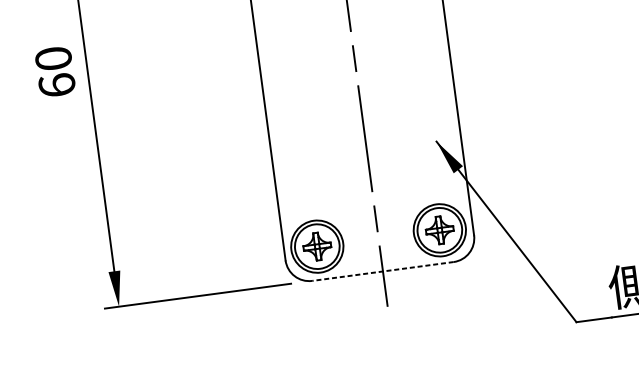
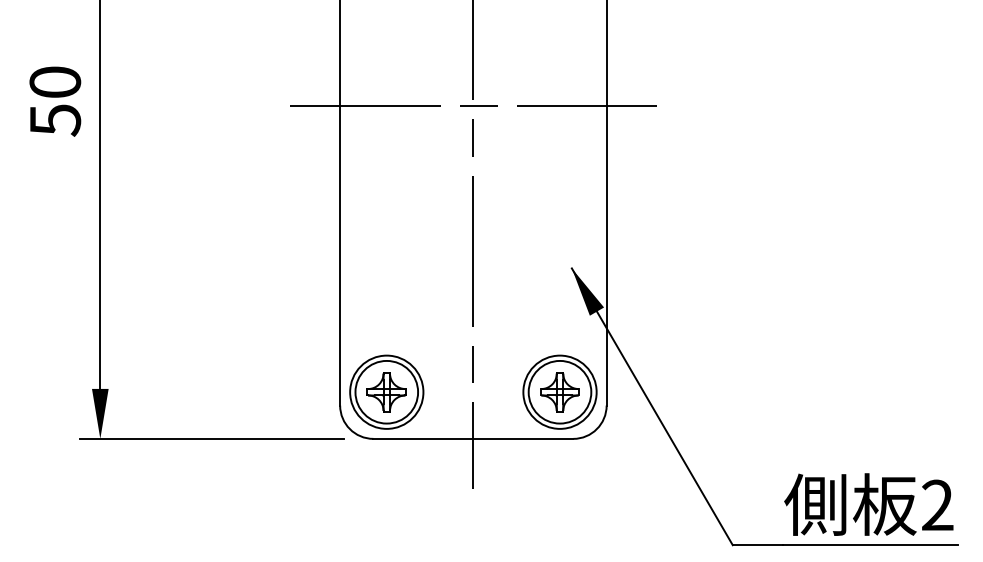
line: (351, 35) -> (473, 105), added
text: (57, 85) -> (55, 120), 60 -> 50
line: (383, 271) -> (473, 438), dashed -> solid

